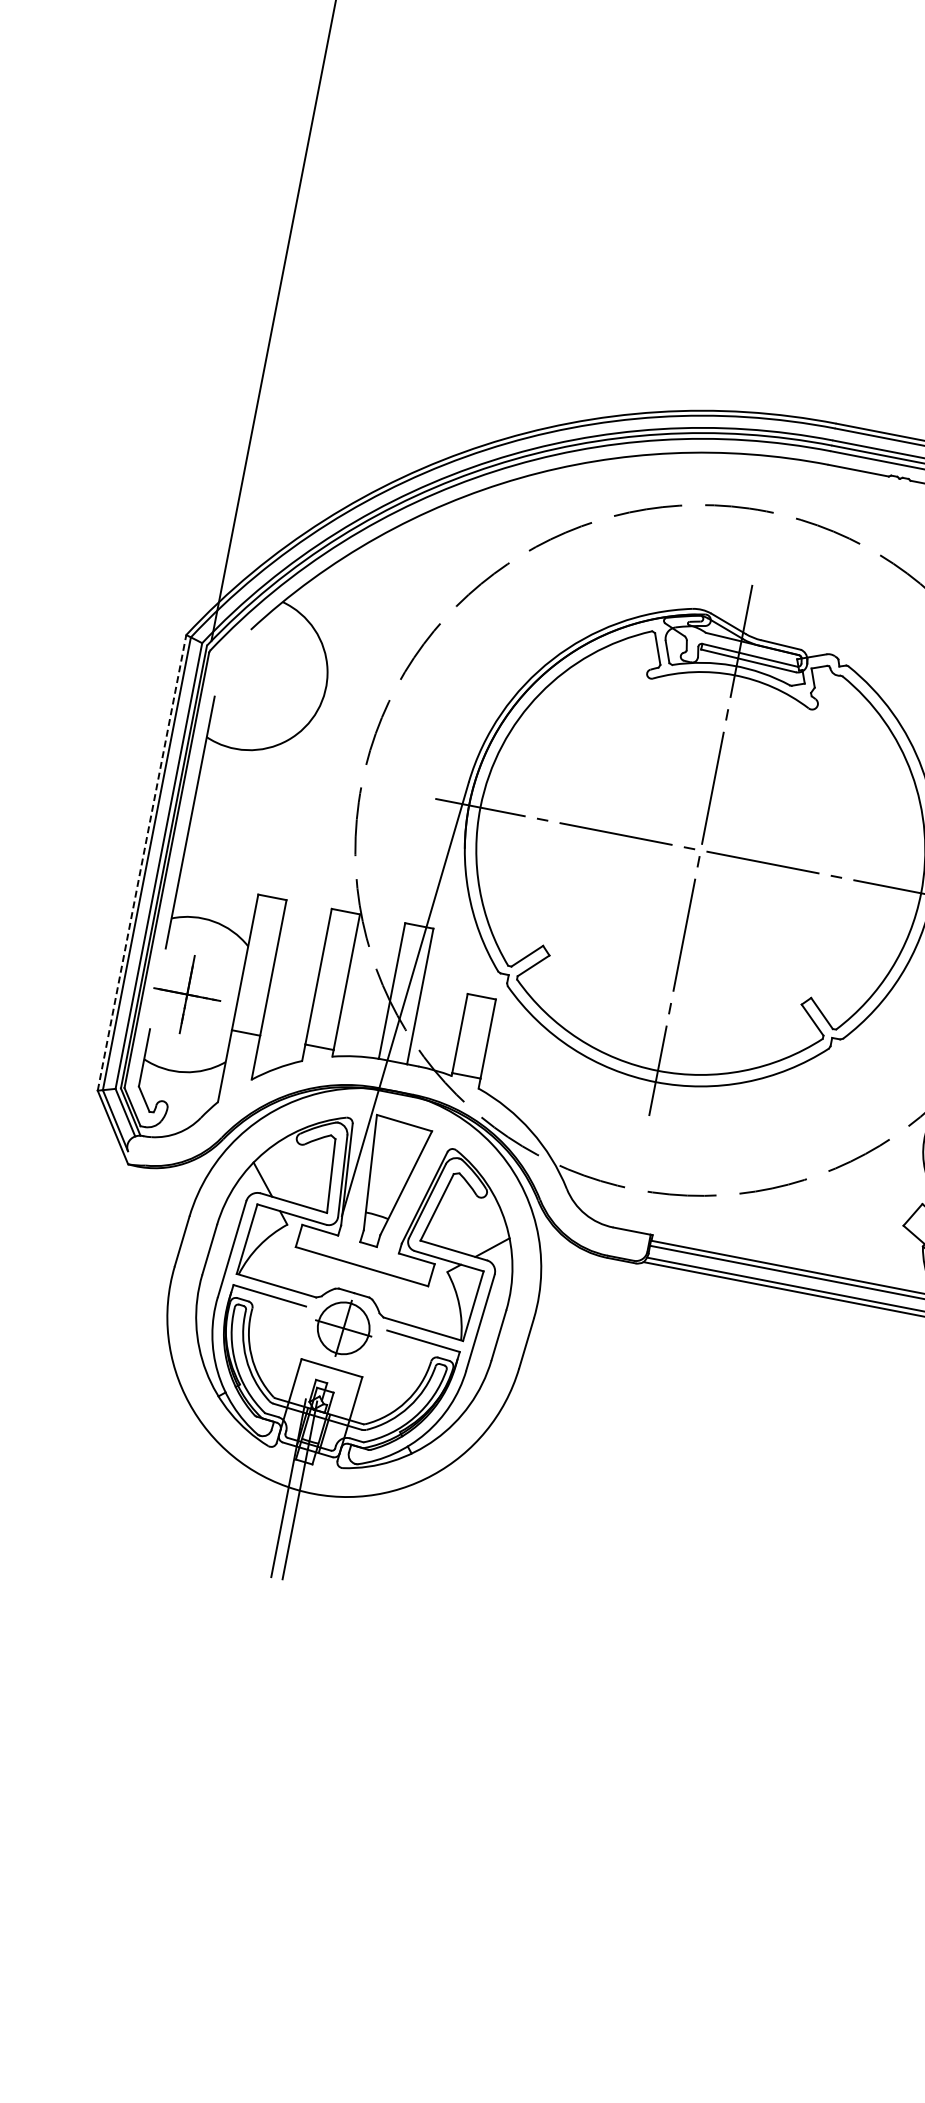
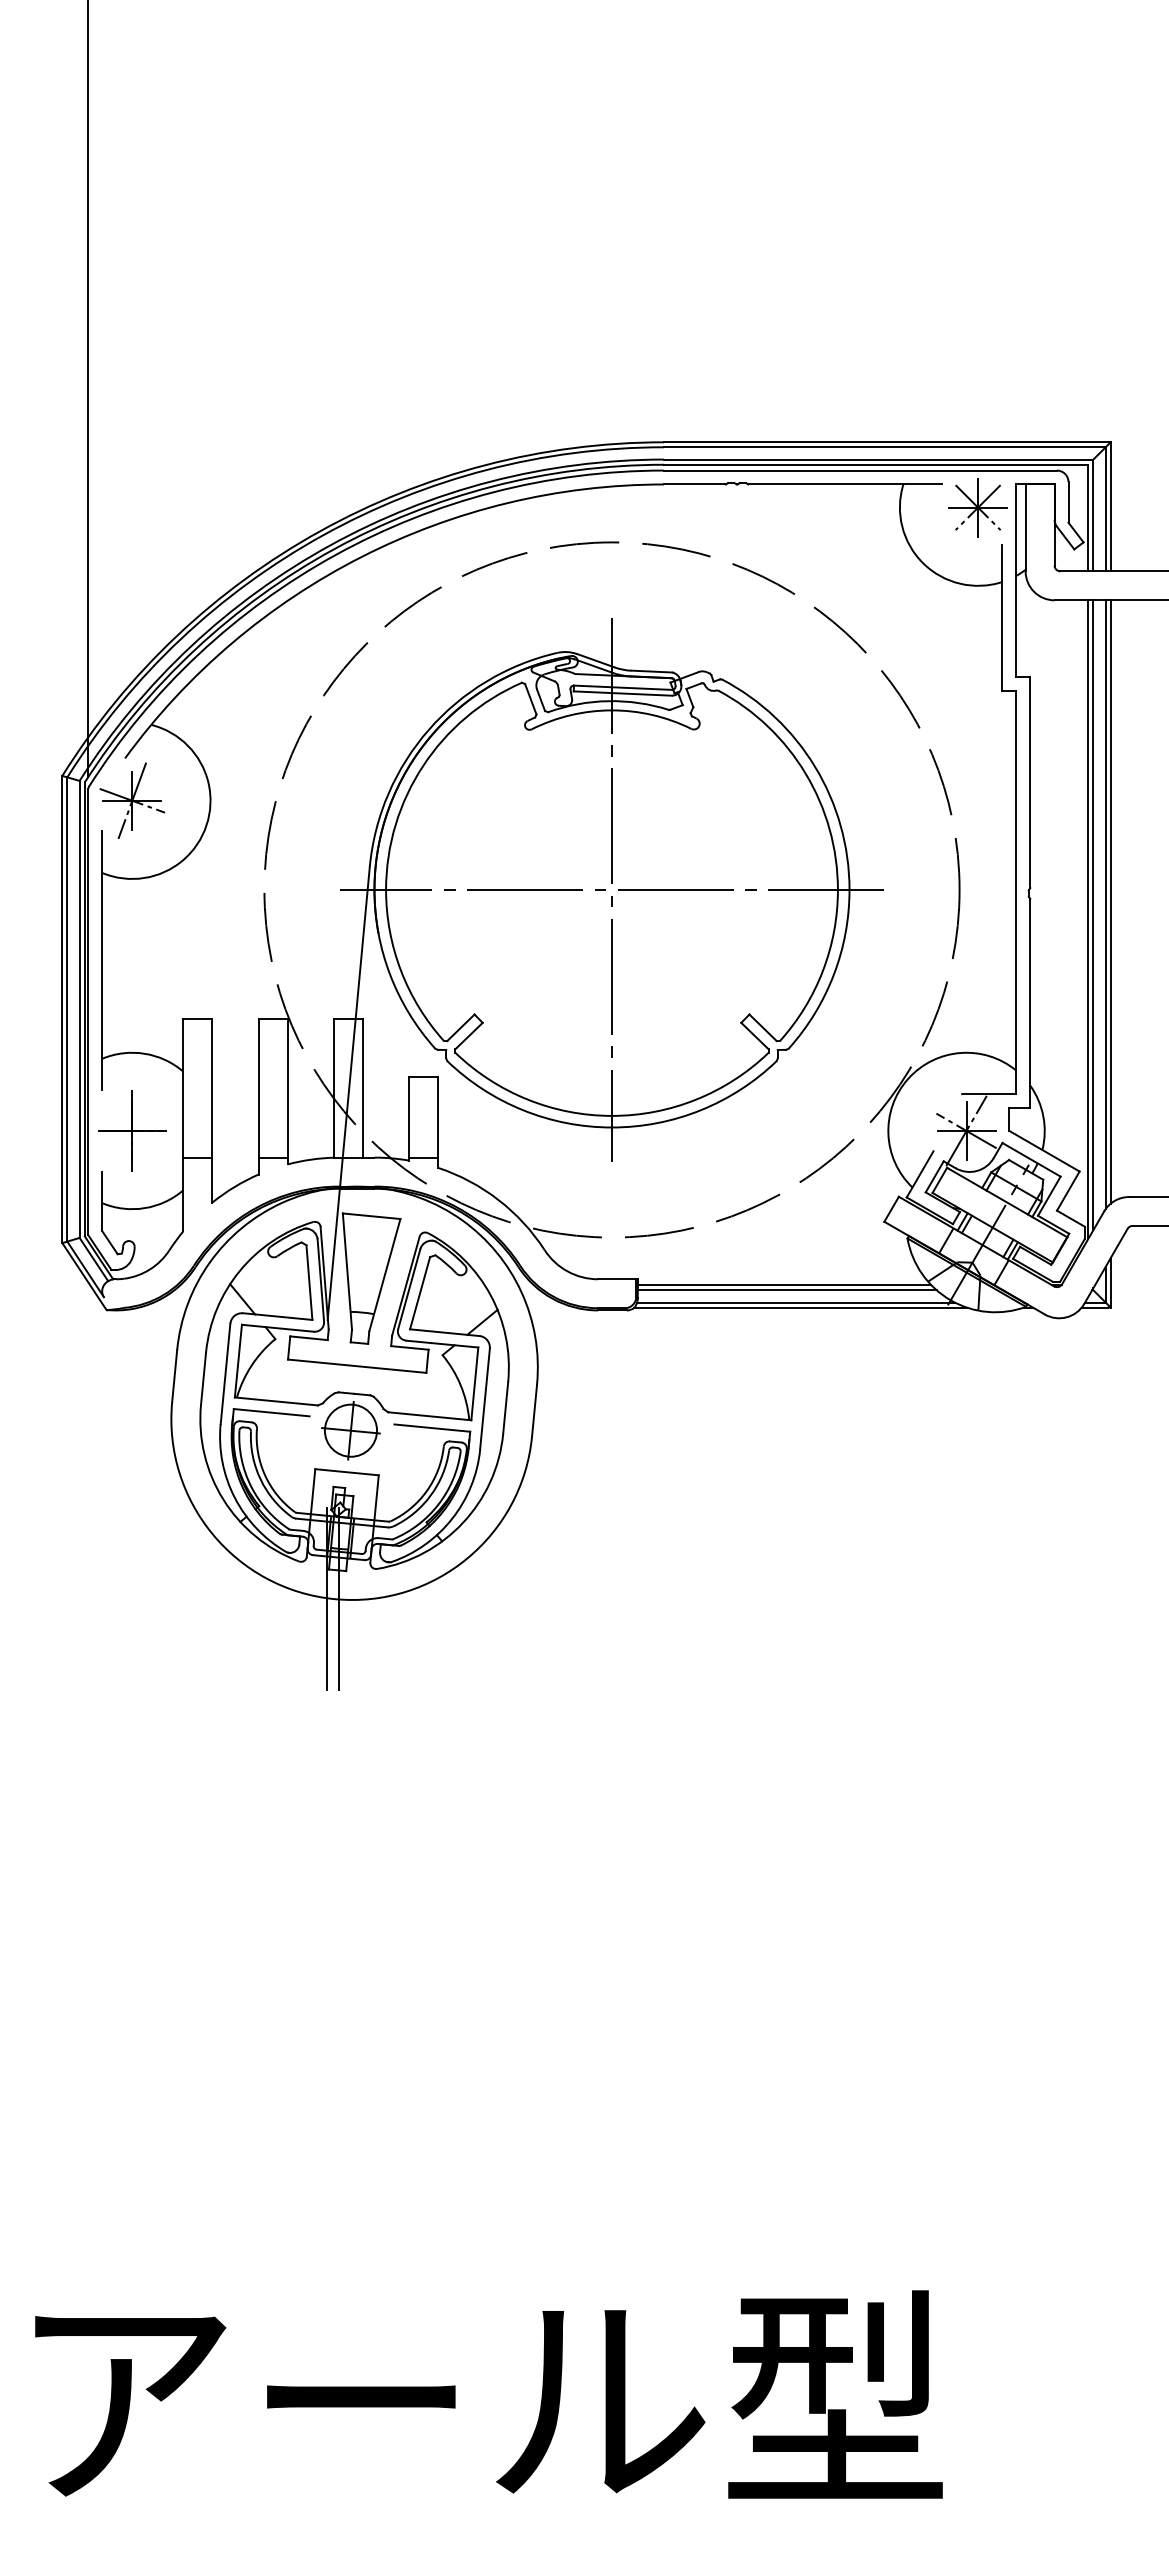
part: (249, 672) -> (131, 800), added
line: (142, 862) -> (62, 1009), dashed -> solid

